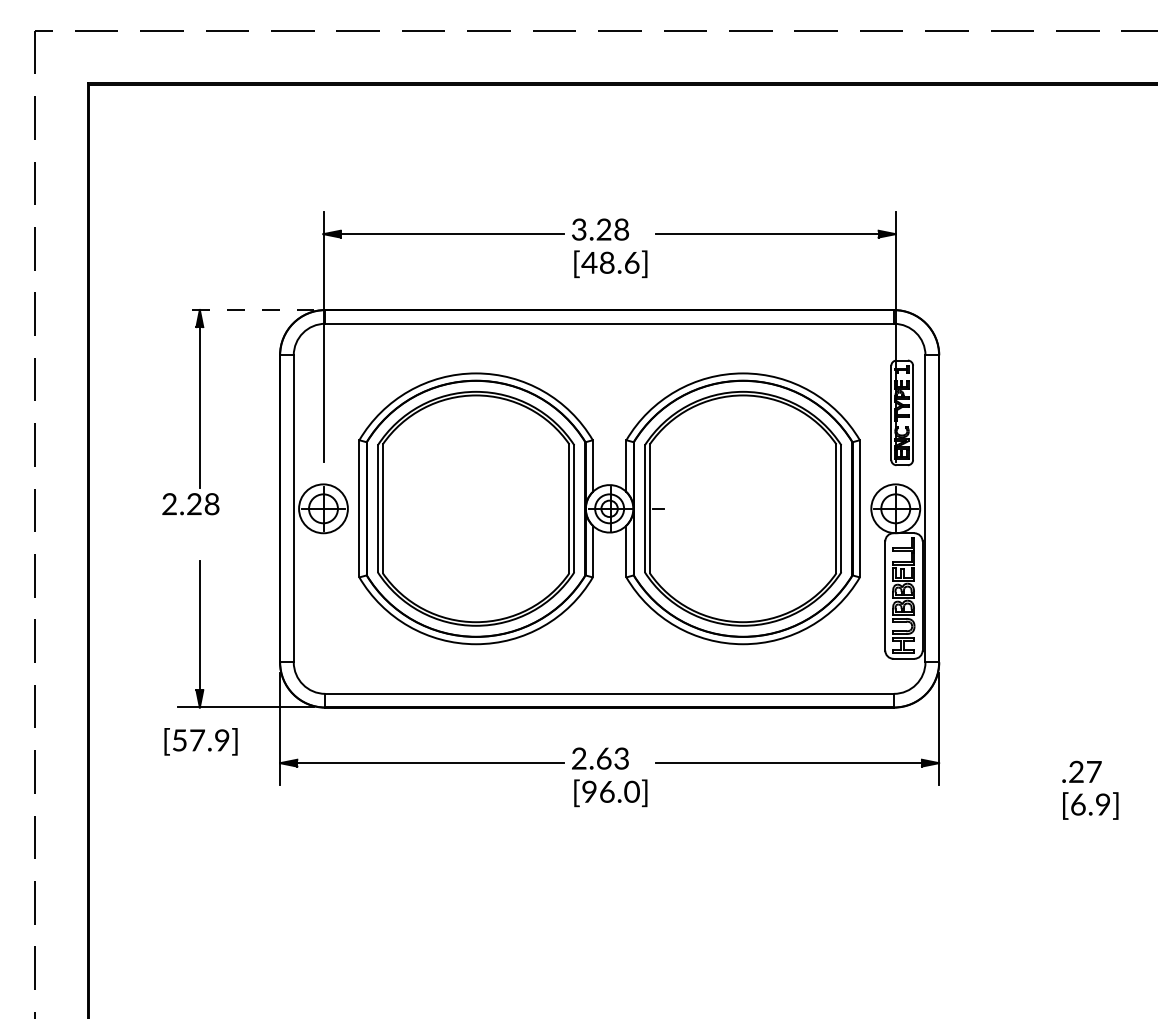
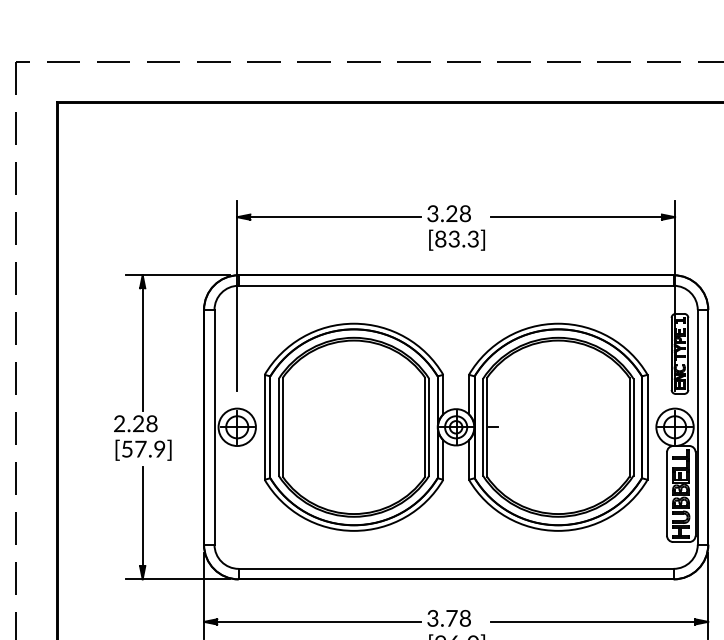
text: (610, 262) -> (456, 238), [48.6] -> [83.3]
line: (245, 310) -> (177, 275), dashed -> solid
text: (200, 741) -> (143, 450), moved
text: (600, 758) -> (449, 618), 2.63 -> 3.78

